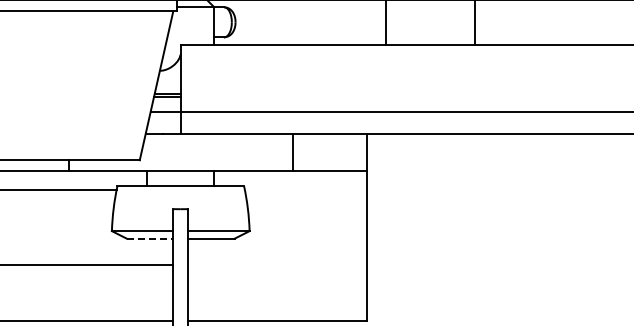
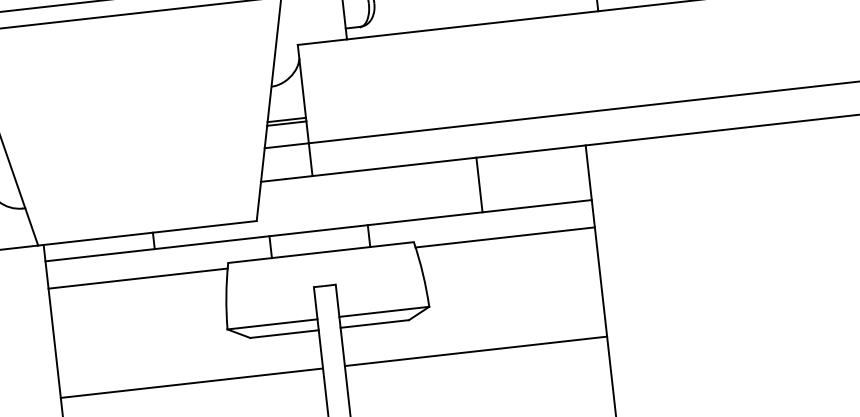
line: (305, 190) -> (504, 238), added
line: (150, 238) -> (285, 333), dashed -> solid
line: (277, 264) -> (475, 351), added

